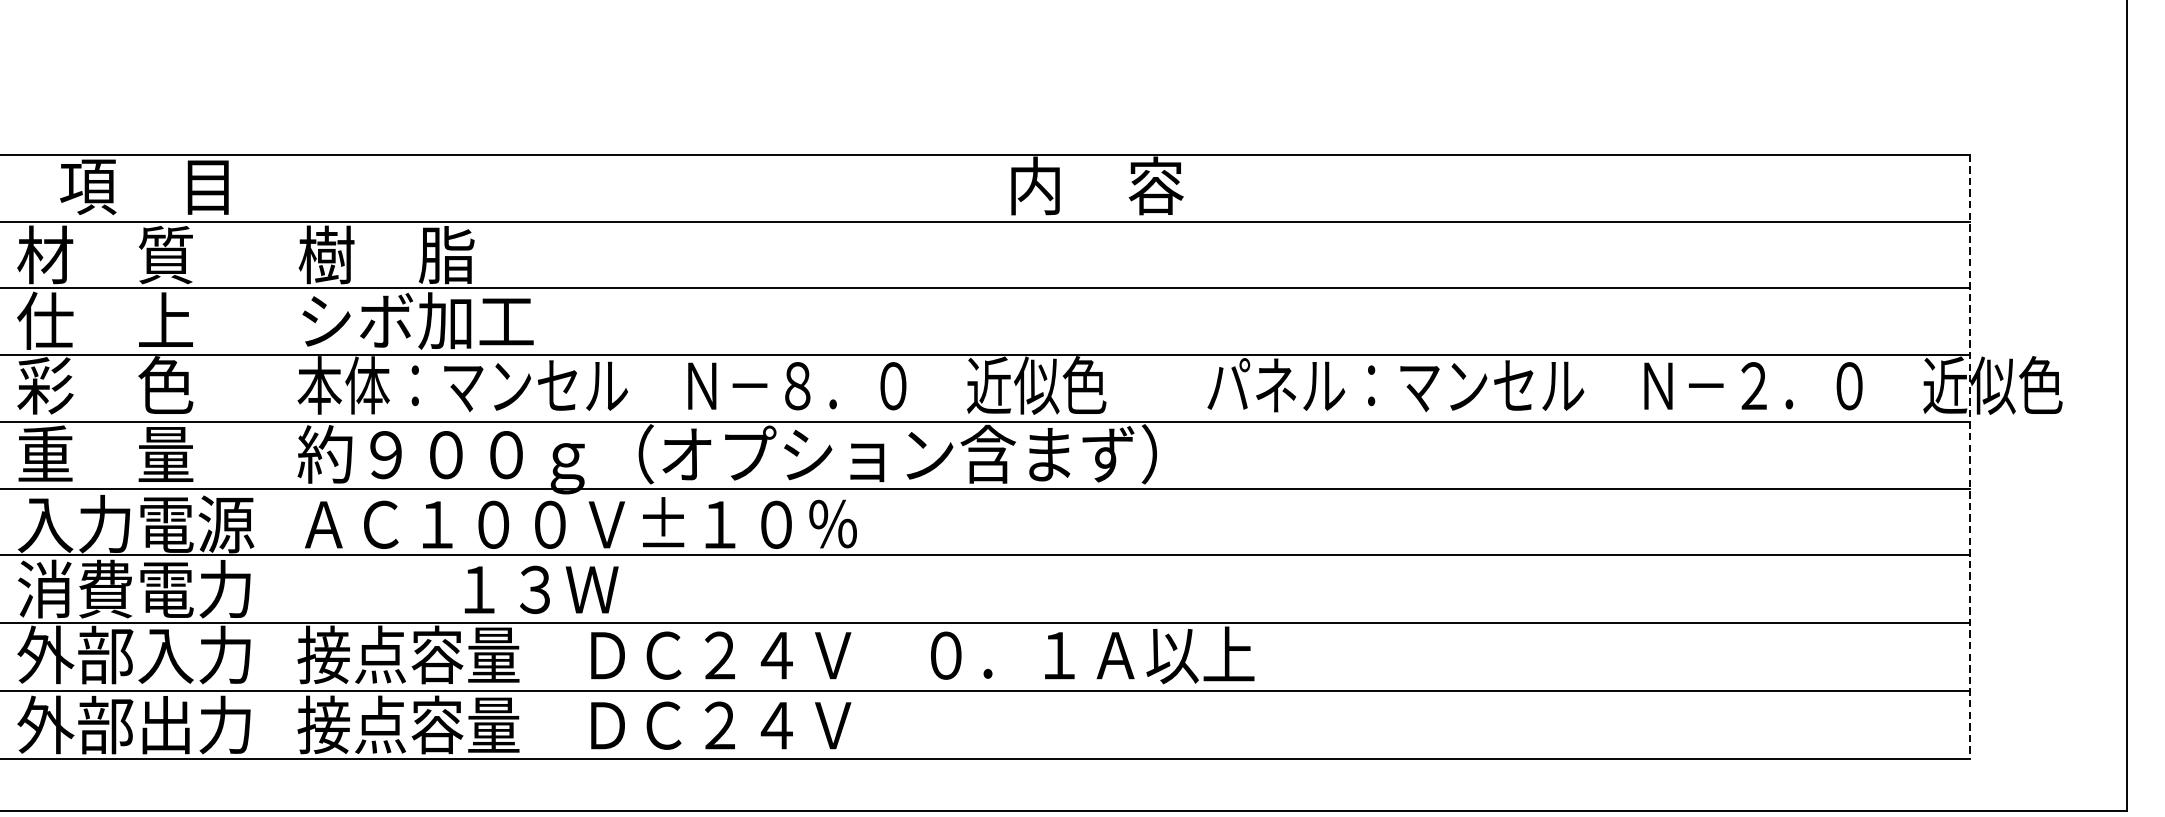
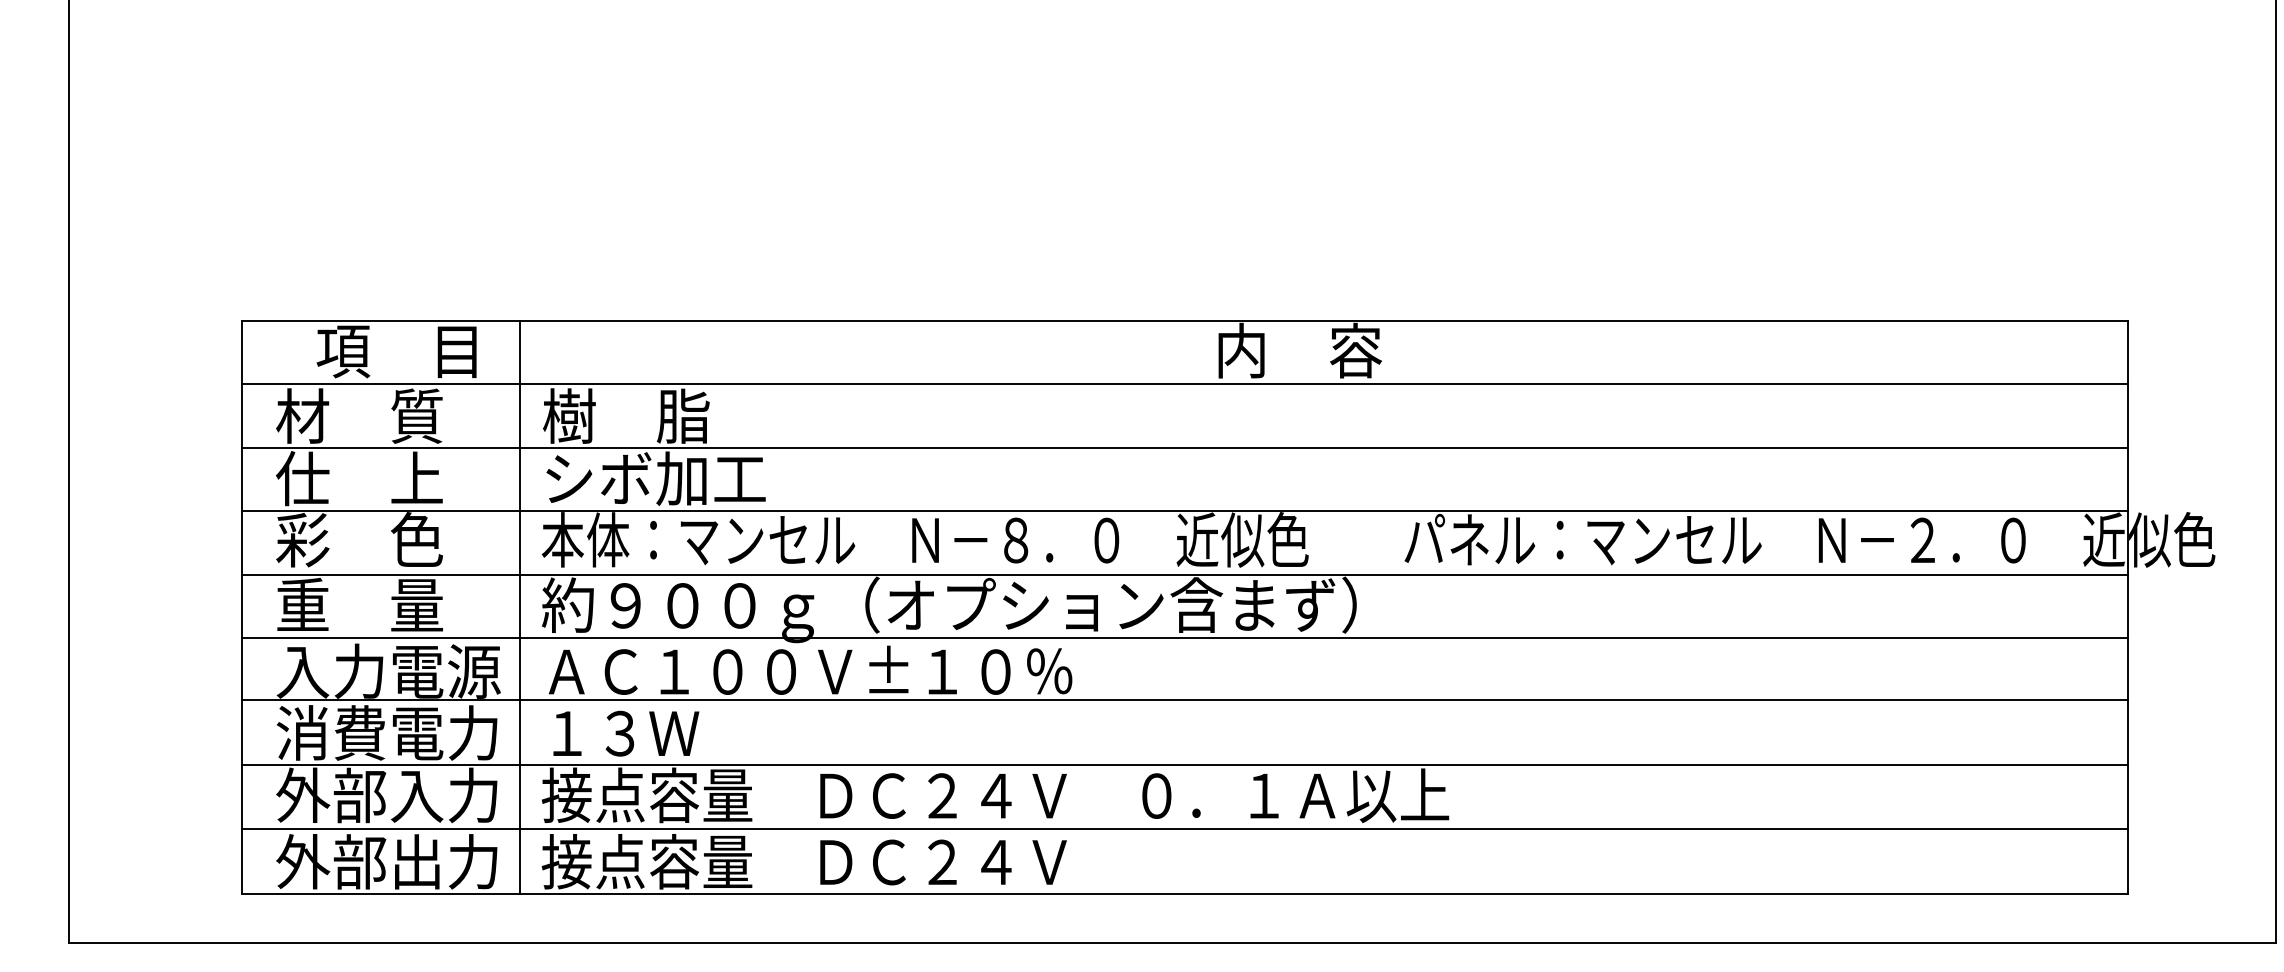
line: (275, 456) -> (520, 607), added
line: (1969, 456) -> (2127, 607), dashed -> solid
text: (541, 589) -> (626, 733), moved

